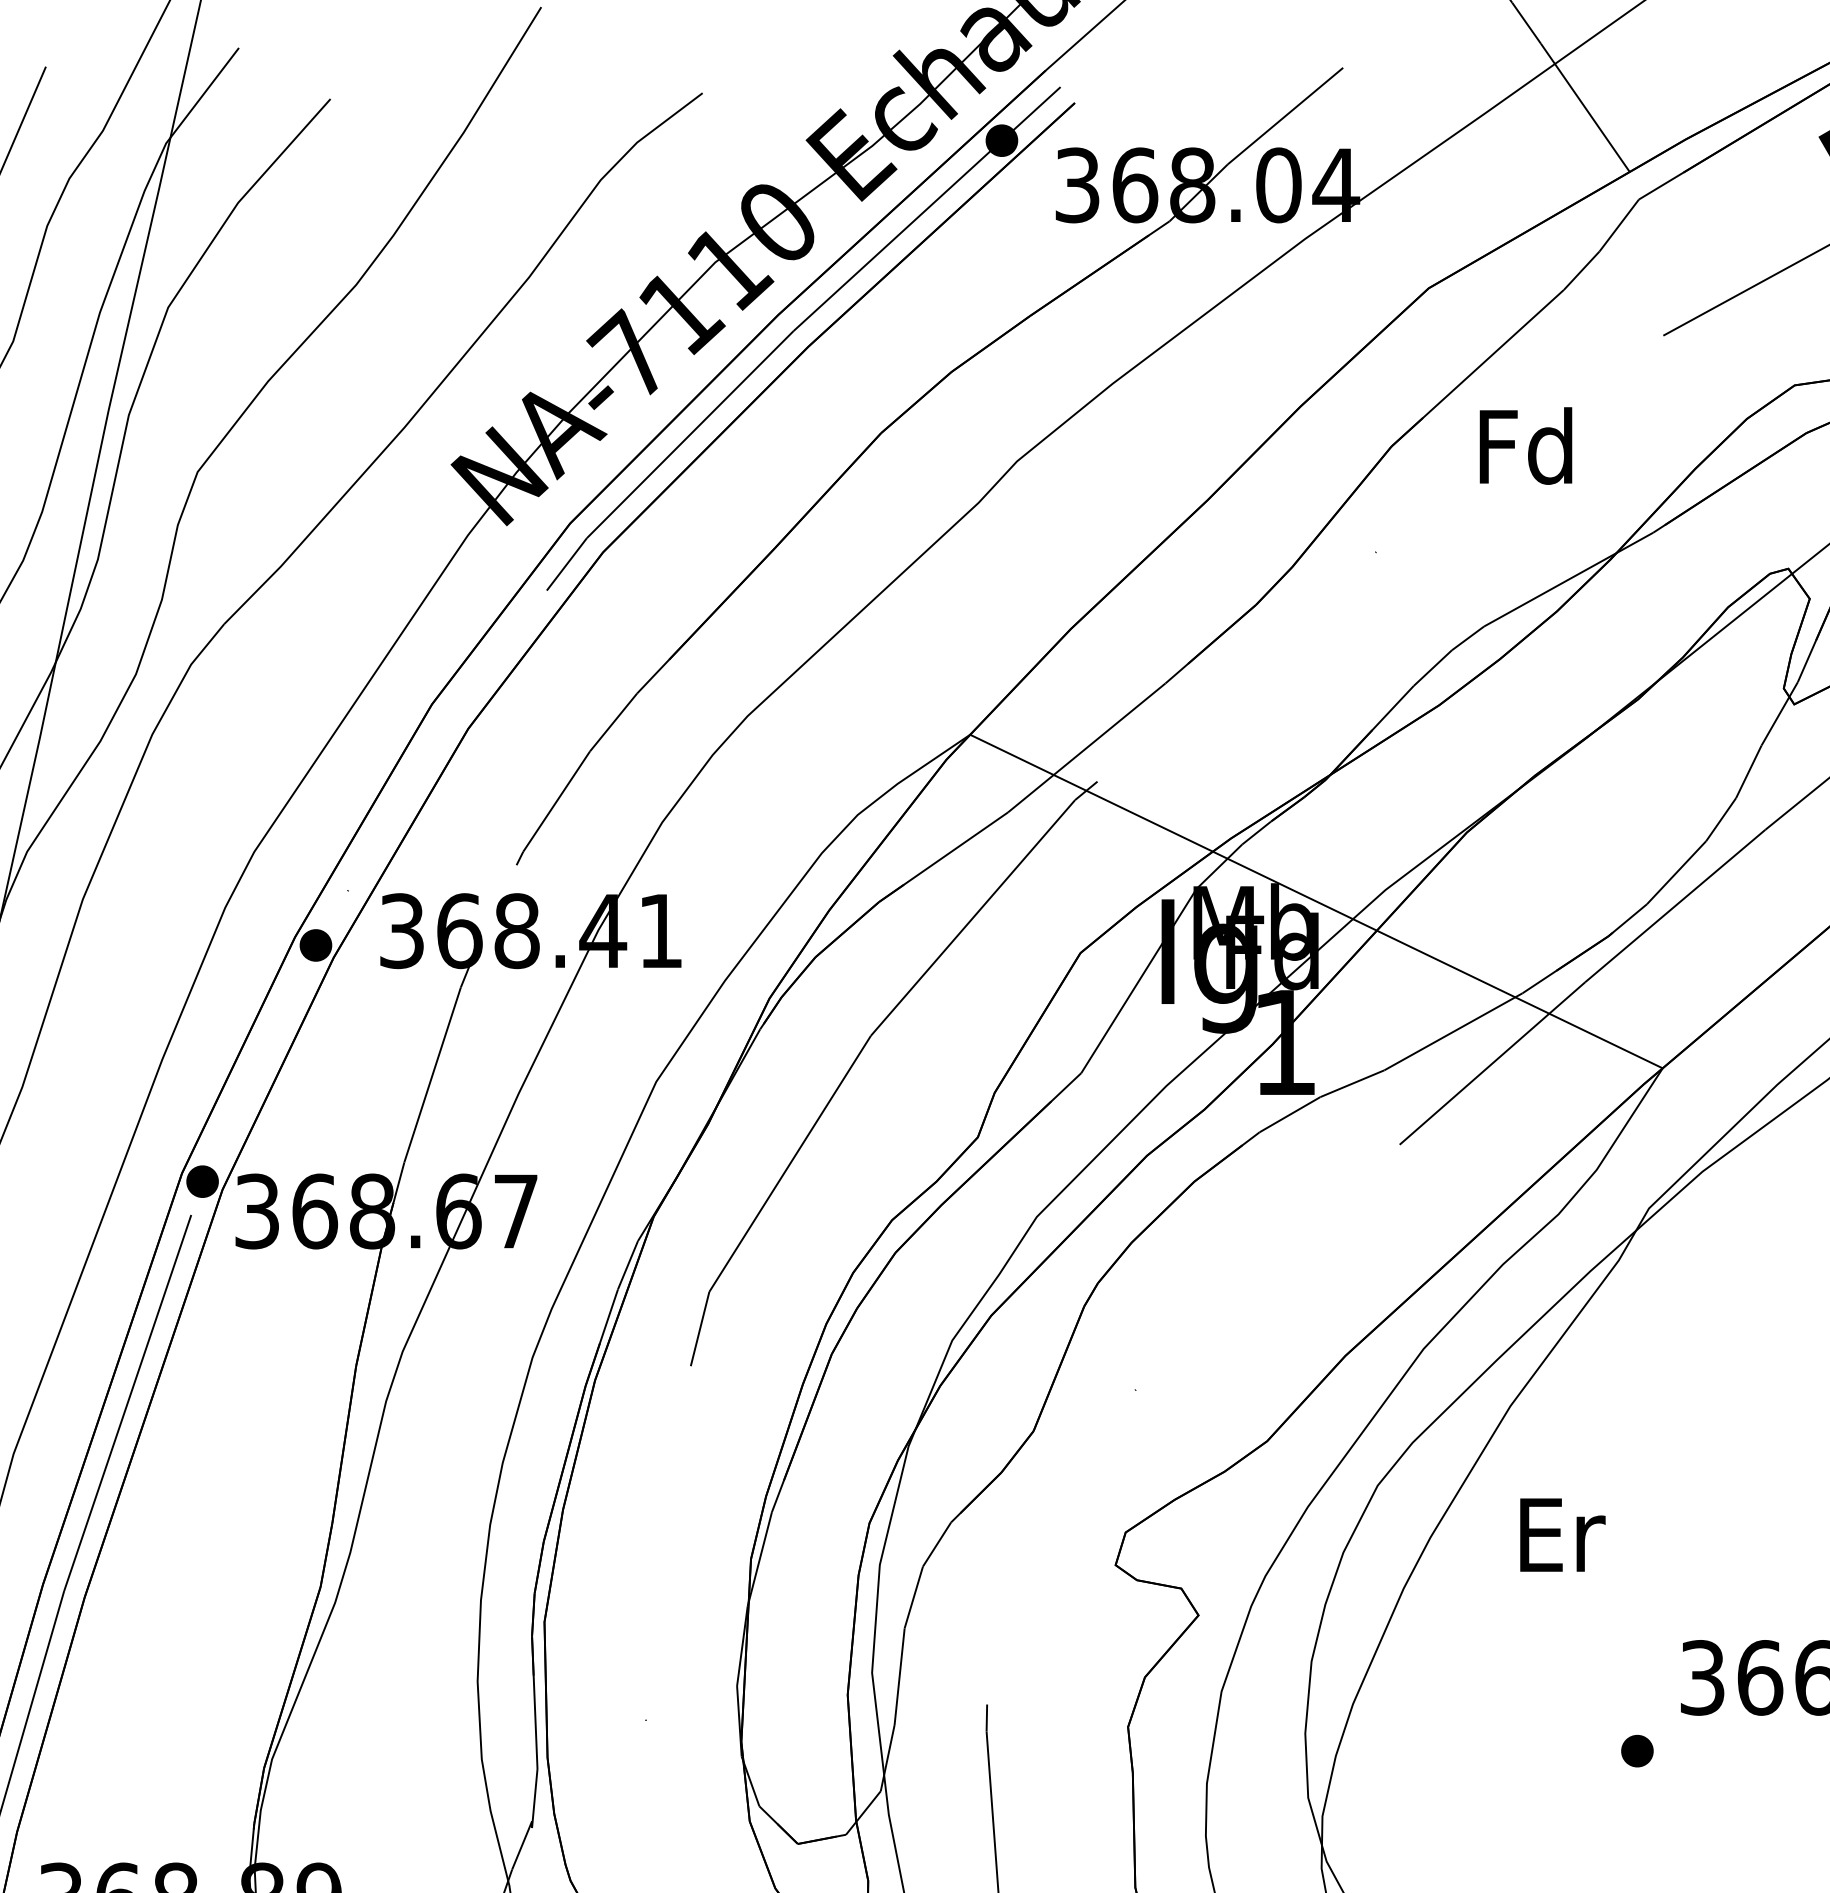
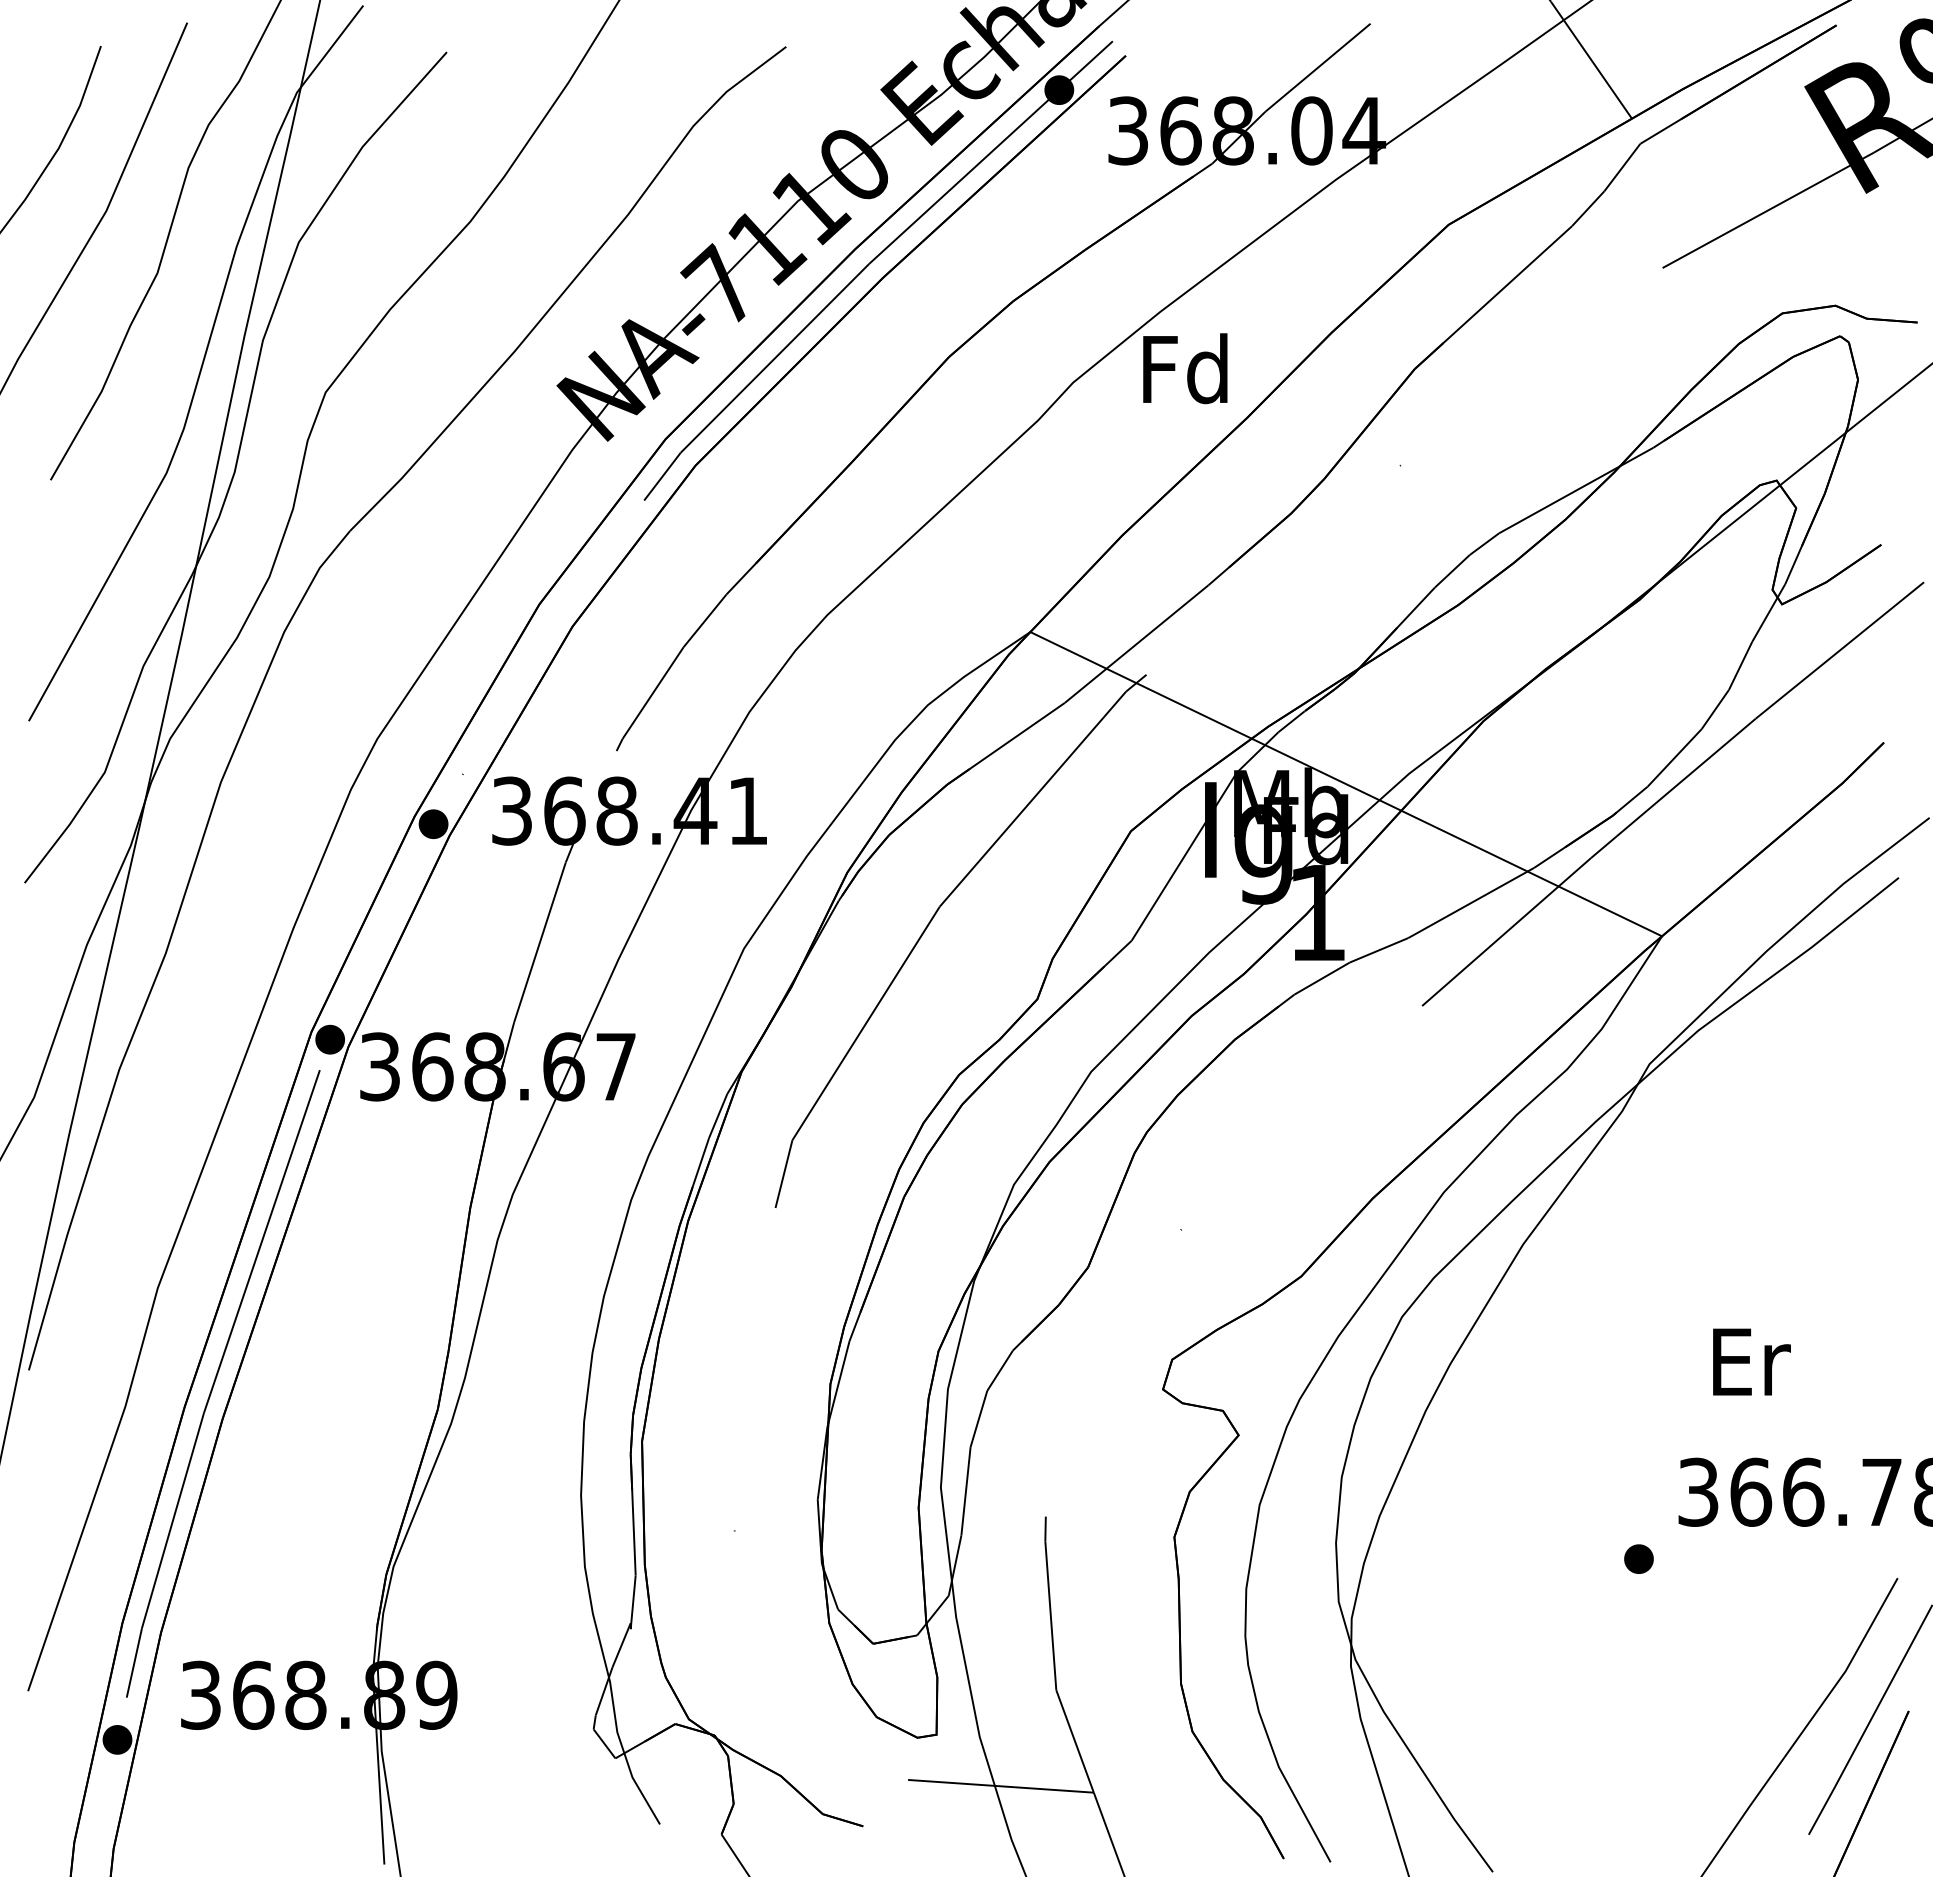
text: (1526, 445) -> (1185, 368), moved
text: (1562, 1534) -> (1751, 1361), moved

